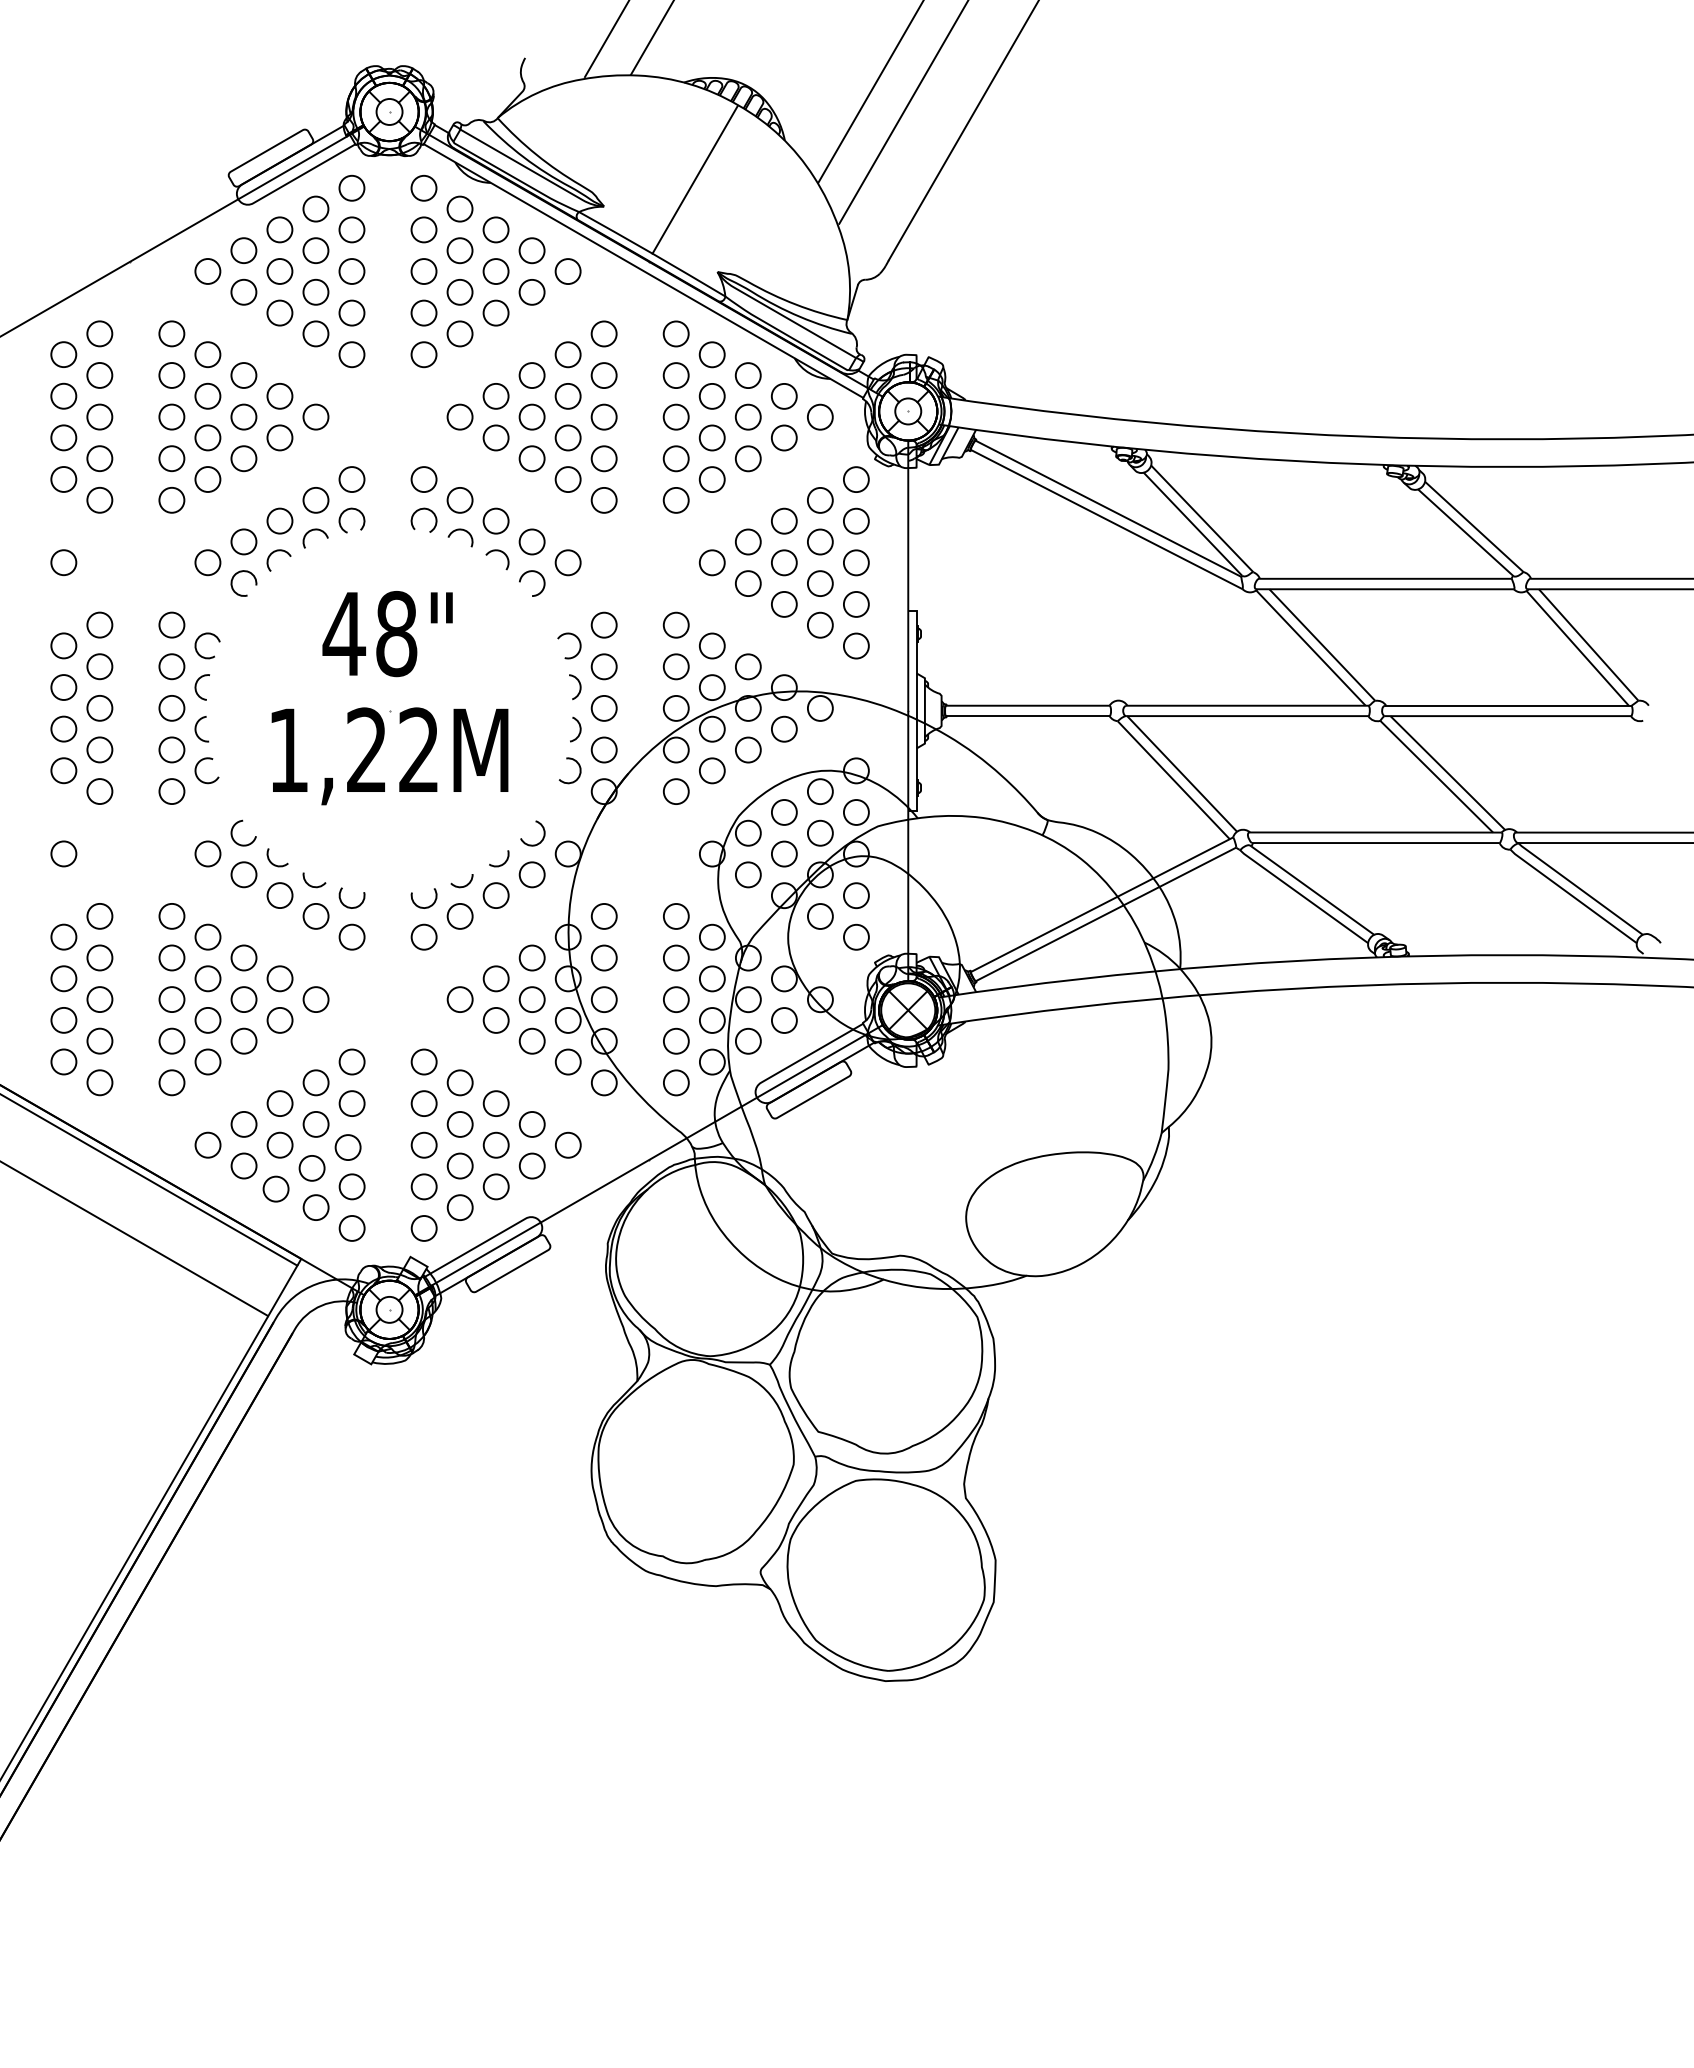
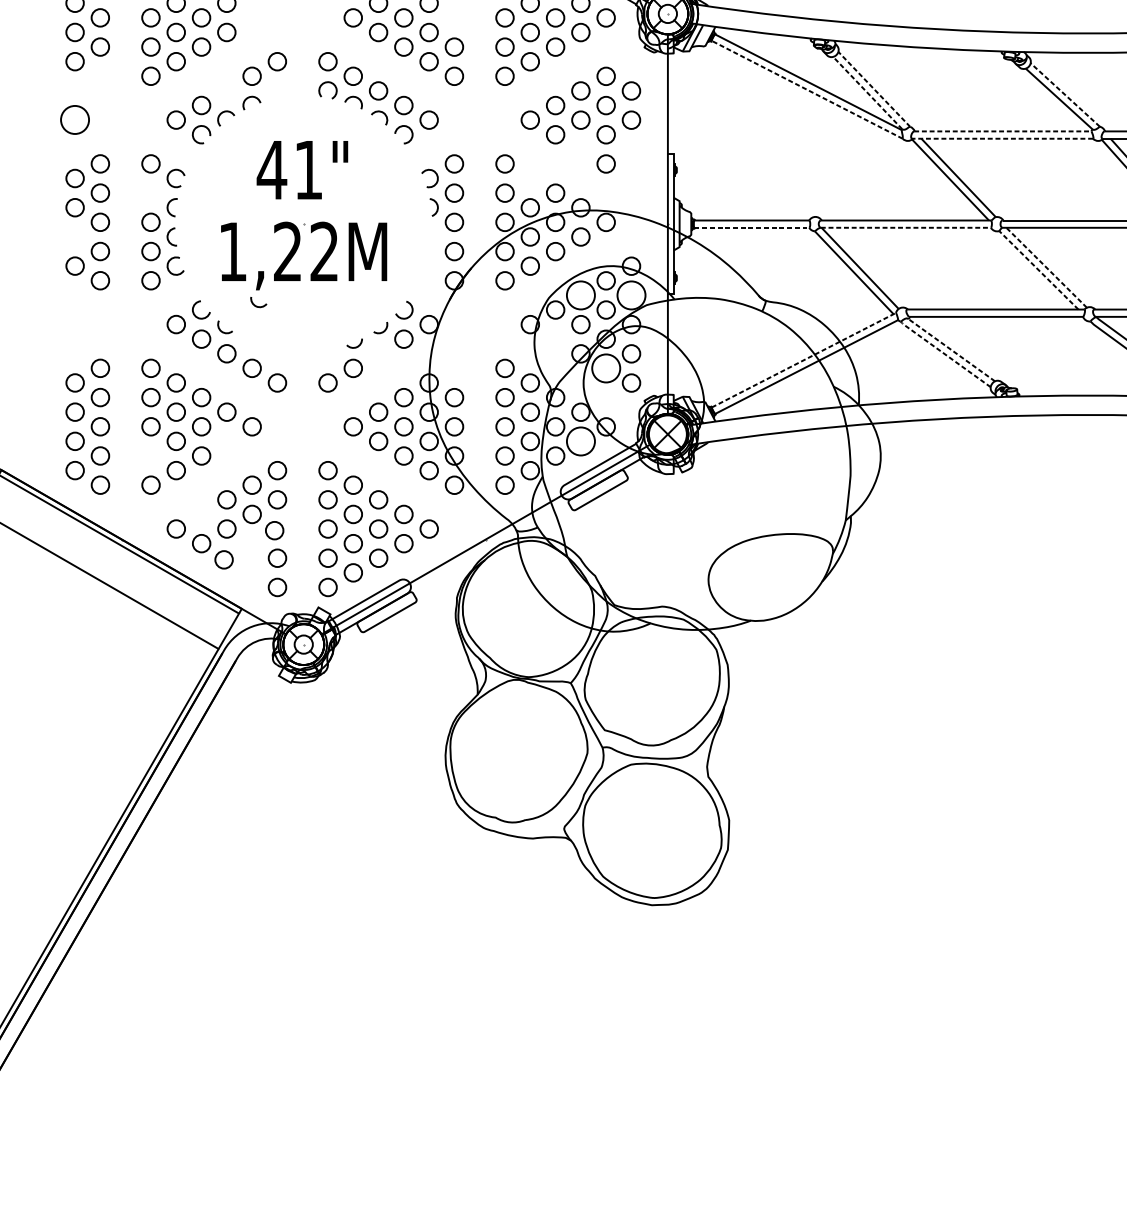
circle: (315, 416) -> (251, 17), removed
circle: (603, 416) -> (453, 17), removed
circle: (856, 479) -> (631, 61), removed
circle: (99, 499) -> (100, 75), removed
arc: (346, 511) -> (273, 84), removed
line: (1202, 519) -> (874, 89), solid -> dashed
circle: (279, 520) -> (226, 90), removed
line: (1107, 520) -> (807, 90), solid -> dashed
line: (1193, 524) -> (868, 93), solid -> dashed
line: (1474, 527) -> (1065, 95), solid -> dashed
circle: (63, 562) -> (74, 119), size x1.6
line: (1385, 578) -> (1002, 131), solid -> dashed
line: (1384, 589) -> (1002, 138), solid -> dashed
circle: (784, 604) -> (581, 149), removed
circle: (856, 604) -> (631, 149), removed
text: (396, 634) -> (308, 170), 48" -> 41"
circle: (712, 645) -> (530, 178), removed
circle: (856, 645) -> (631, 178), removed
circle: (171, 666) -> (150, 192), removed
line: (1027, 716) -> (751, 228), solid -> dashed
line: (1247, 716) -> (906, 228), solid -> dashed
circle: (63, 728) -> (74, 236), removed
arc: (579, 729) -> (437, 237), removed
arc: (578, 766) -> (436, 263), removed
line: (1448, 773) -> (1047, 268), solid -> dashed
line: (1437, 777) -> (1039, 270), solid -> dashed
circle: (783, 812) -> (580, 295), size x1.6
circle: (855, 812) -> (630, 295), size x1.6
circle: (63, 853) -> (74, 324), removed
circle: (748, 874) -> (555, 338), removed
arc: (312, 885) -> (257, 305), moved
line: (1309, 888) -> (949, 348), solid -> dashed
line: (1300, 894) -> (943, 353), solid -> dashed
circle: (495, 895) -> (378, 353), removed
line: (1102, 904) -> (804, 360), solid -> dashed
arc: (349, 906) -> (275, 361), removed
arc: (421, 906) -> (326, 361), removed
circle: (603, 916) -> (453, 368), removed
circle: (819, 916) -> (605, 368), size x1.6
circle: (279, 1020) -> (226, 441), removed
circle: (783, 1020) -> (580, 441), size x1.6
circle: (171, 1040) -> (150, 455), removed
circle: (243, 1124) -> (201, 514), removed
circle: (311, 1168) -> (248, 545), removed
circle: (315, 1207) -> (251, 572), removed

